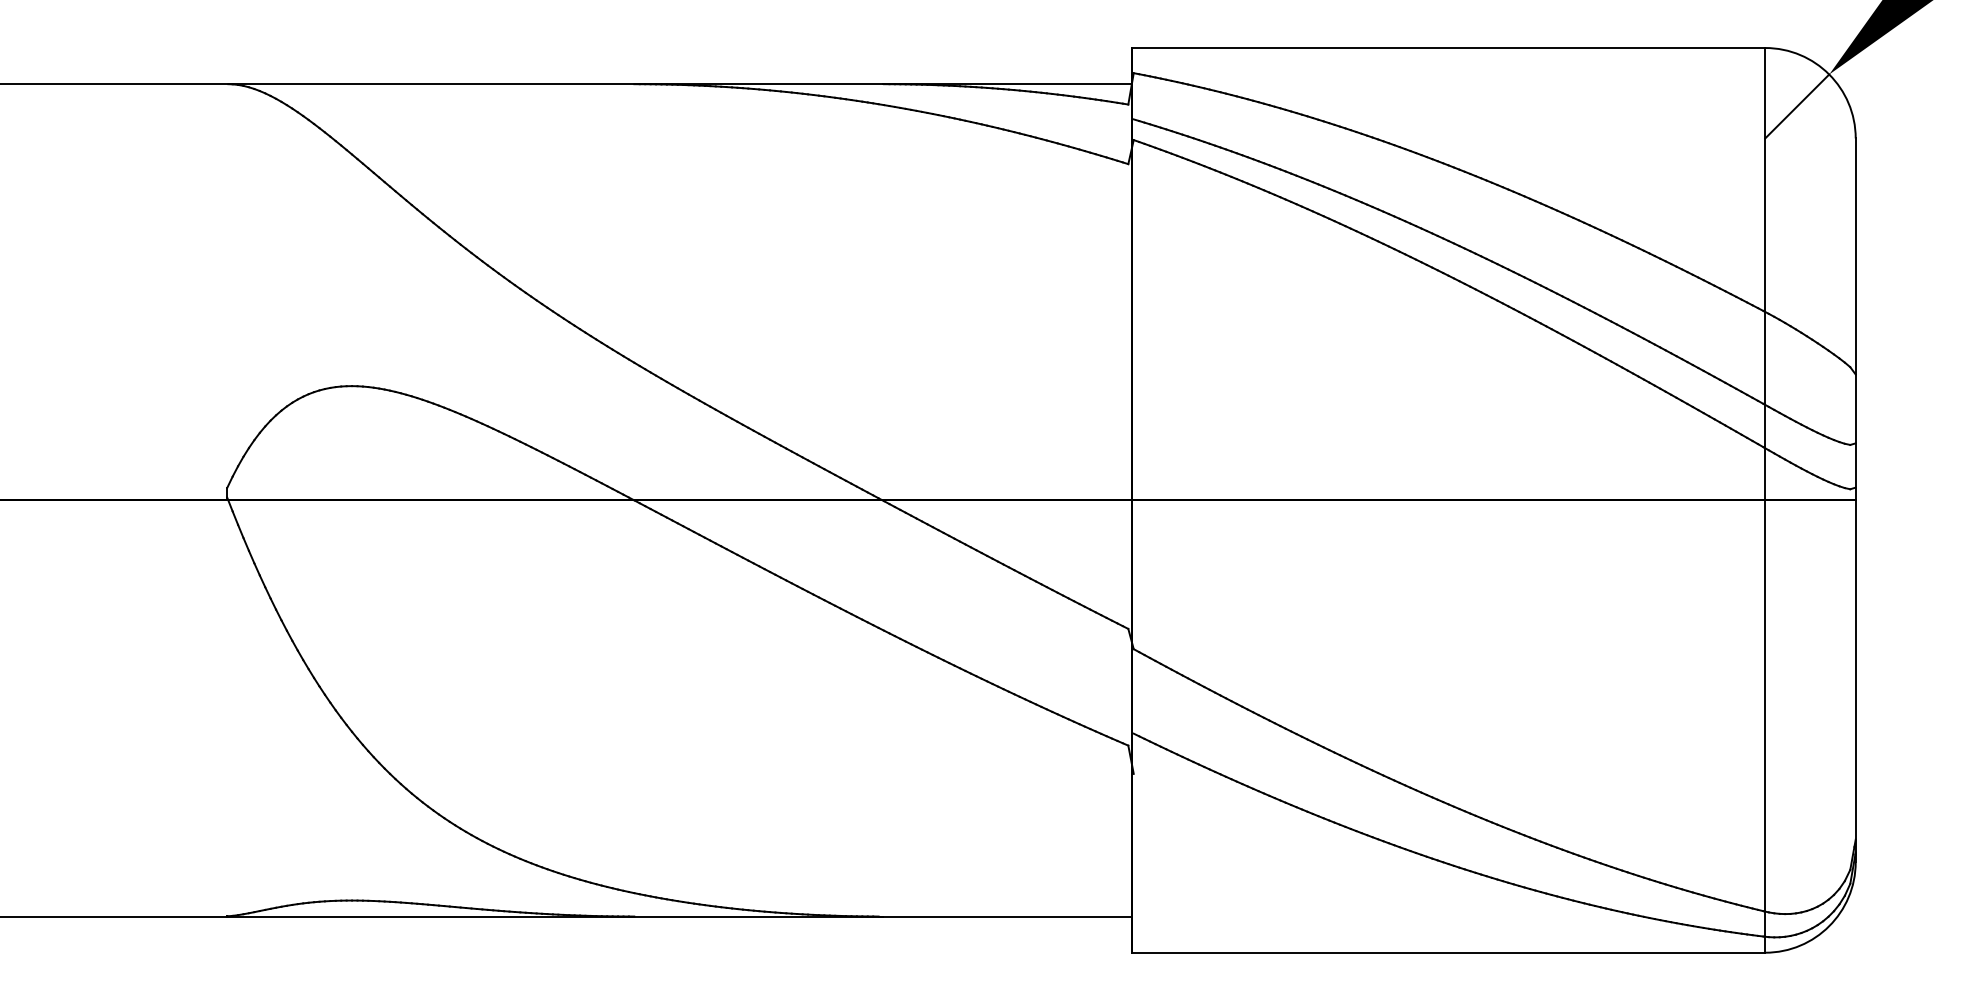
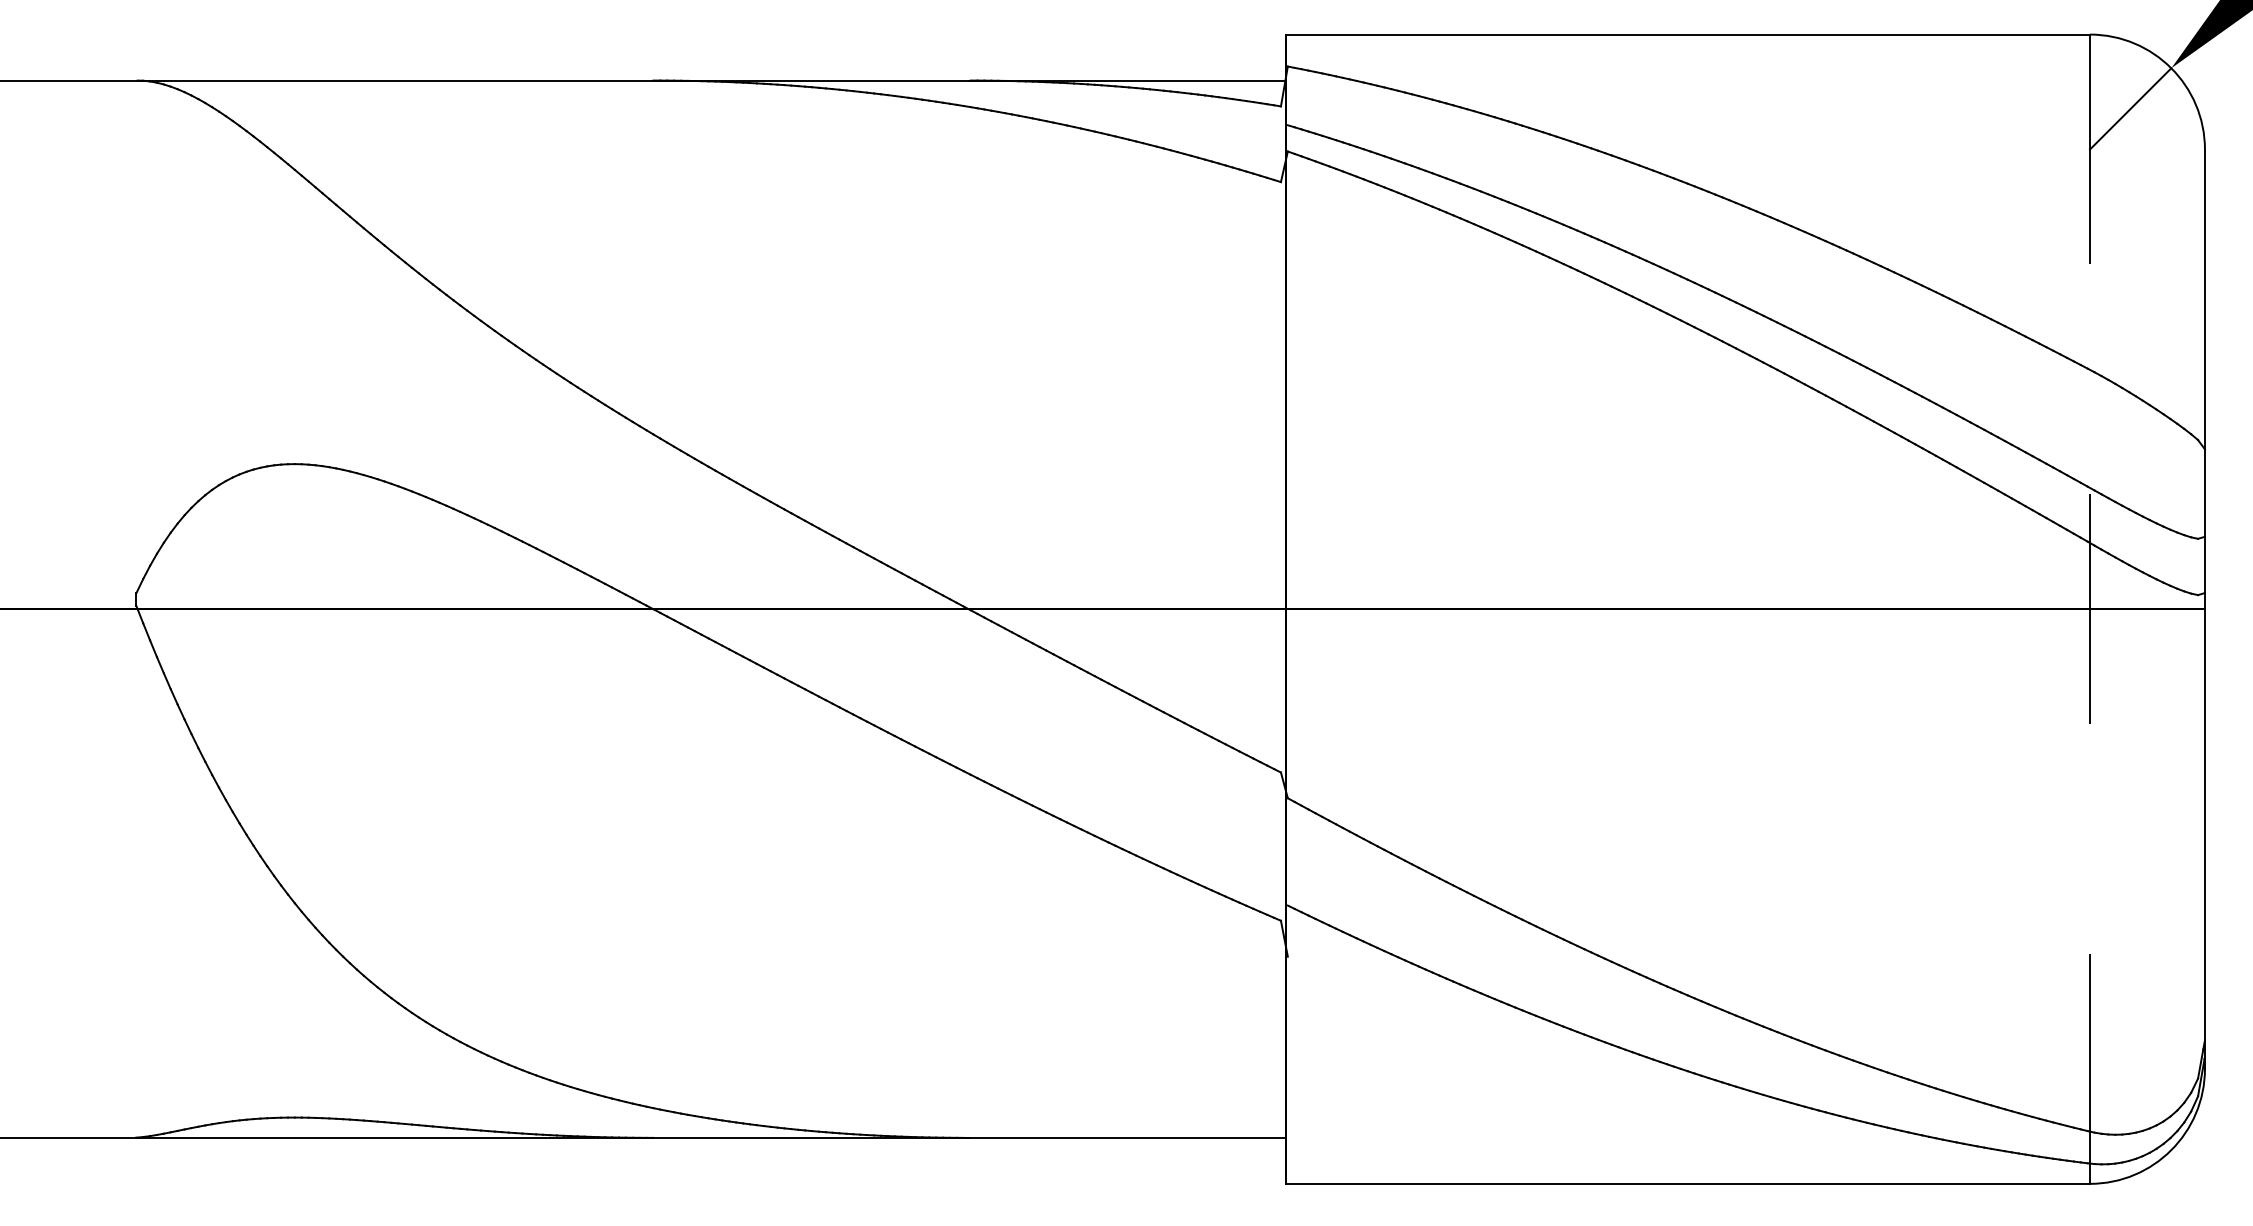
line: (1765, 499) -> (2090, 608), solid -> dashed

